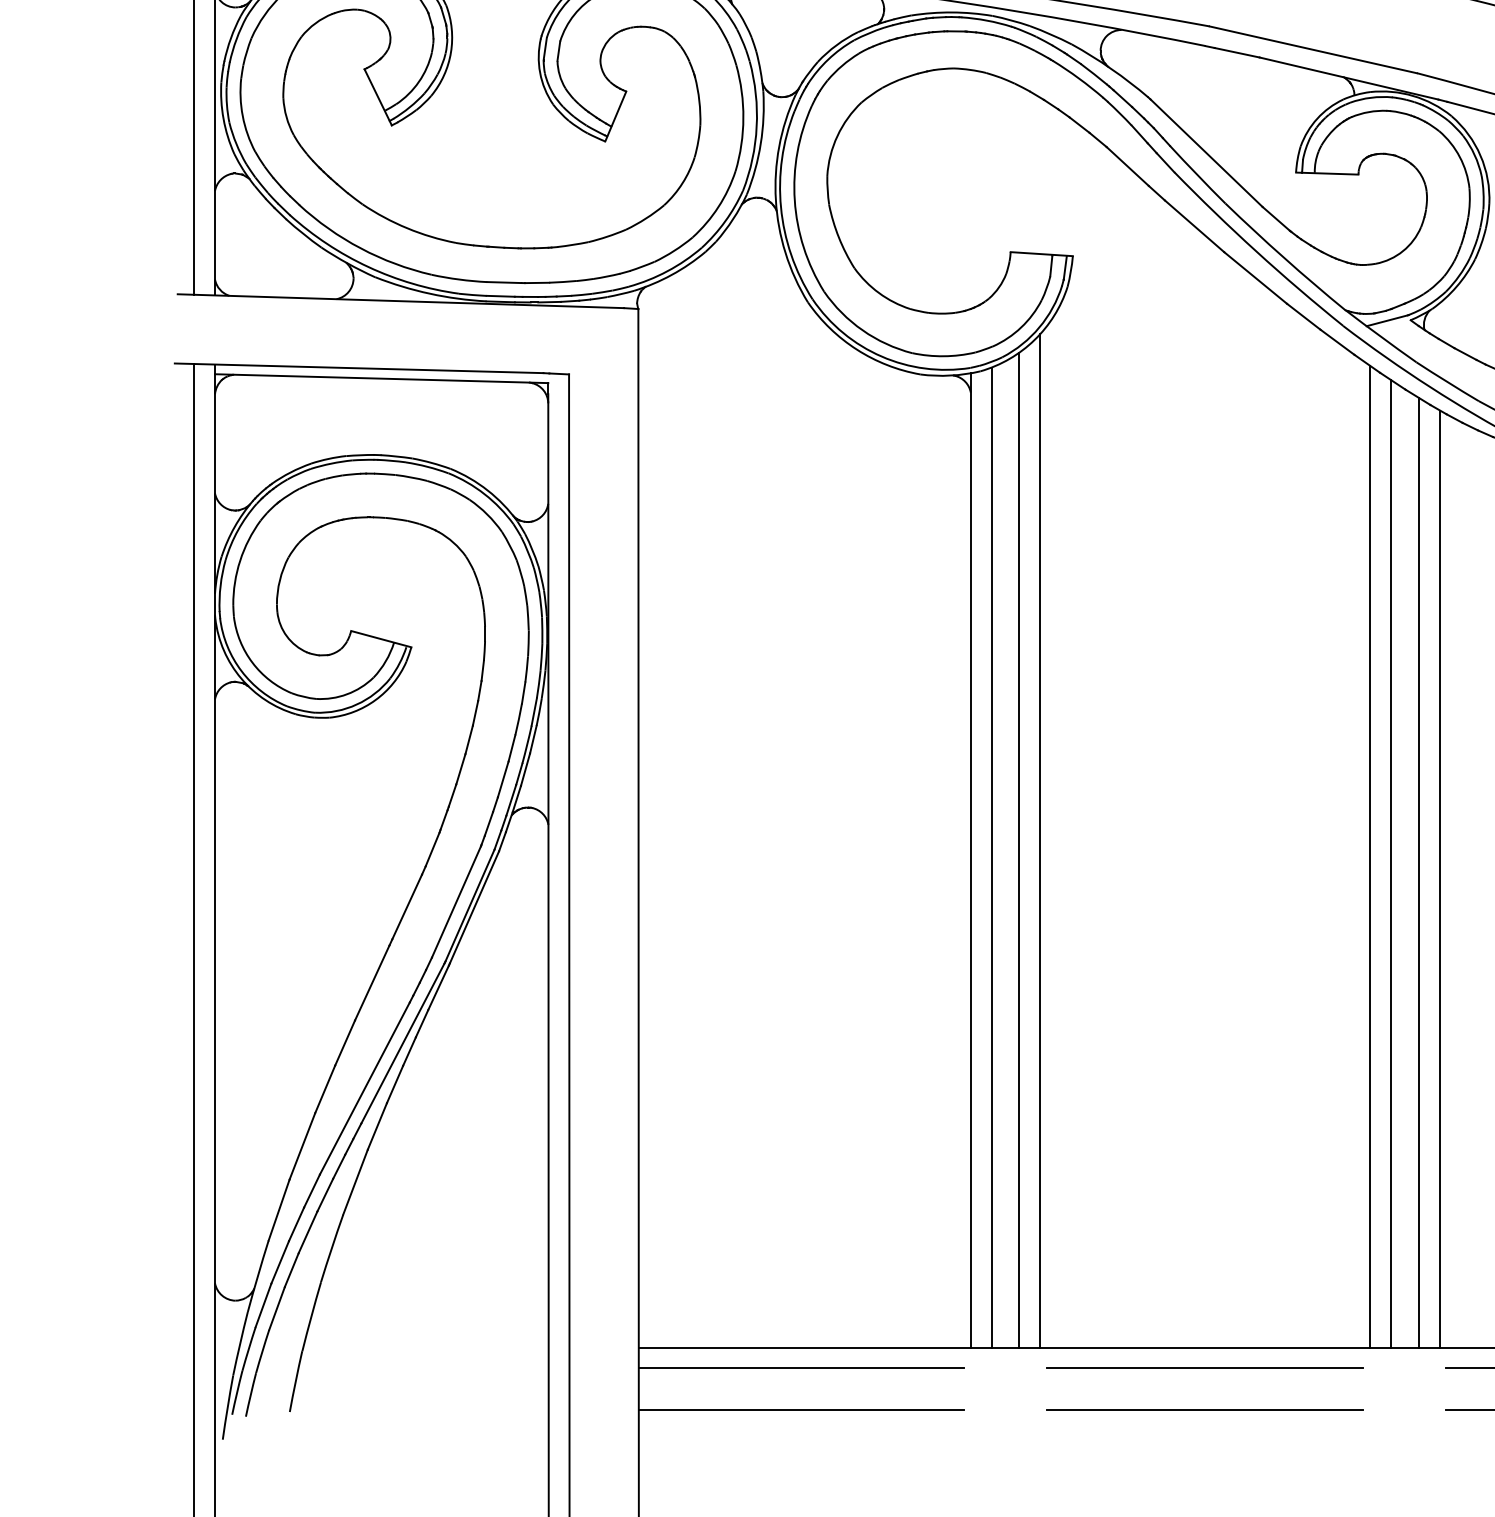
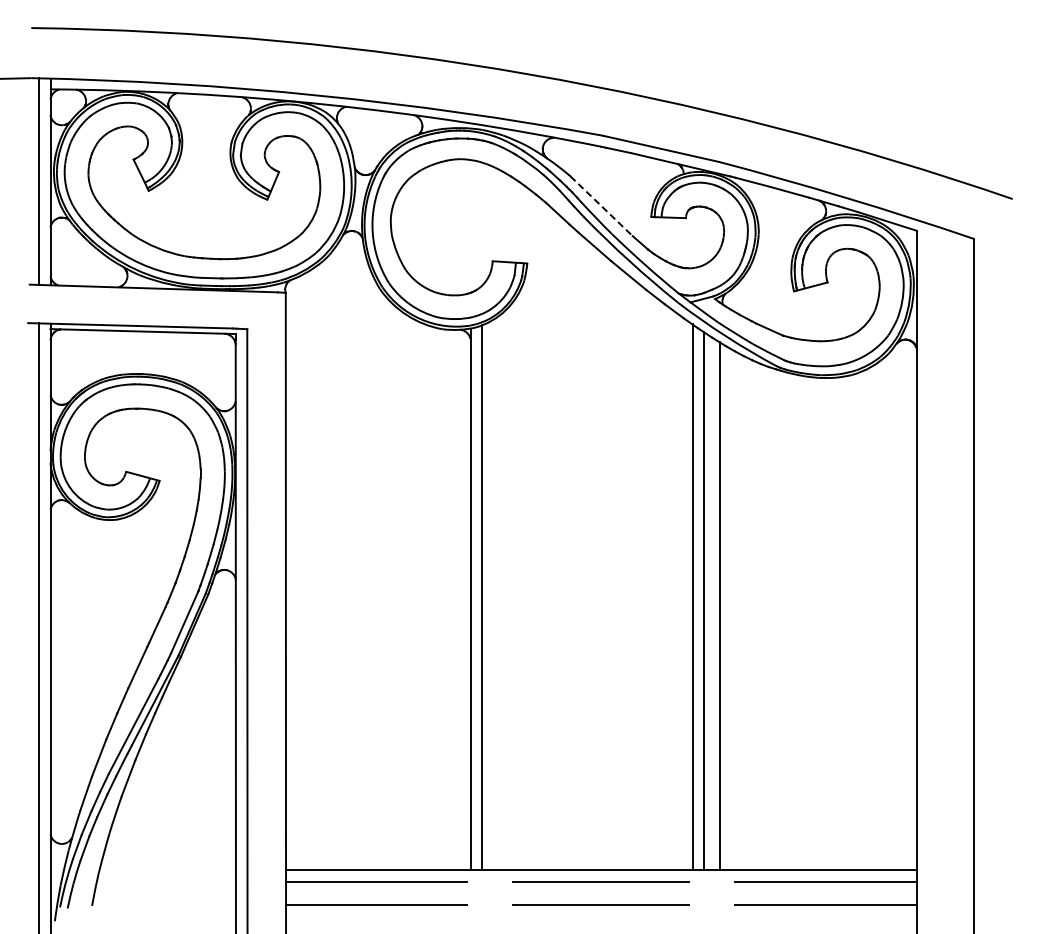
line: (1206, 153) -> (601, 206), solid -> dashed
line: (1040, 840) -> (509, 588), removed
line: (1019, 849) -> (497, 593), removed
line: (1440, 878) -> (731, 609), removed

